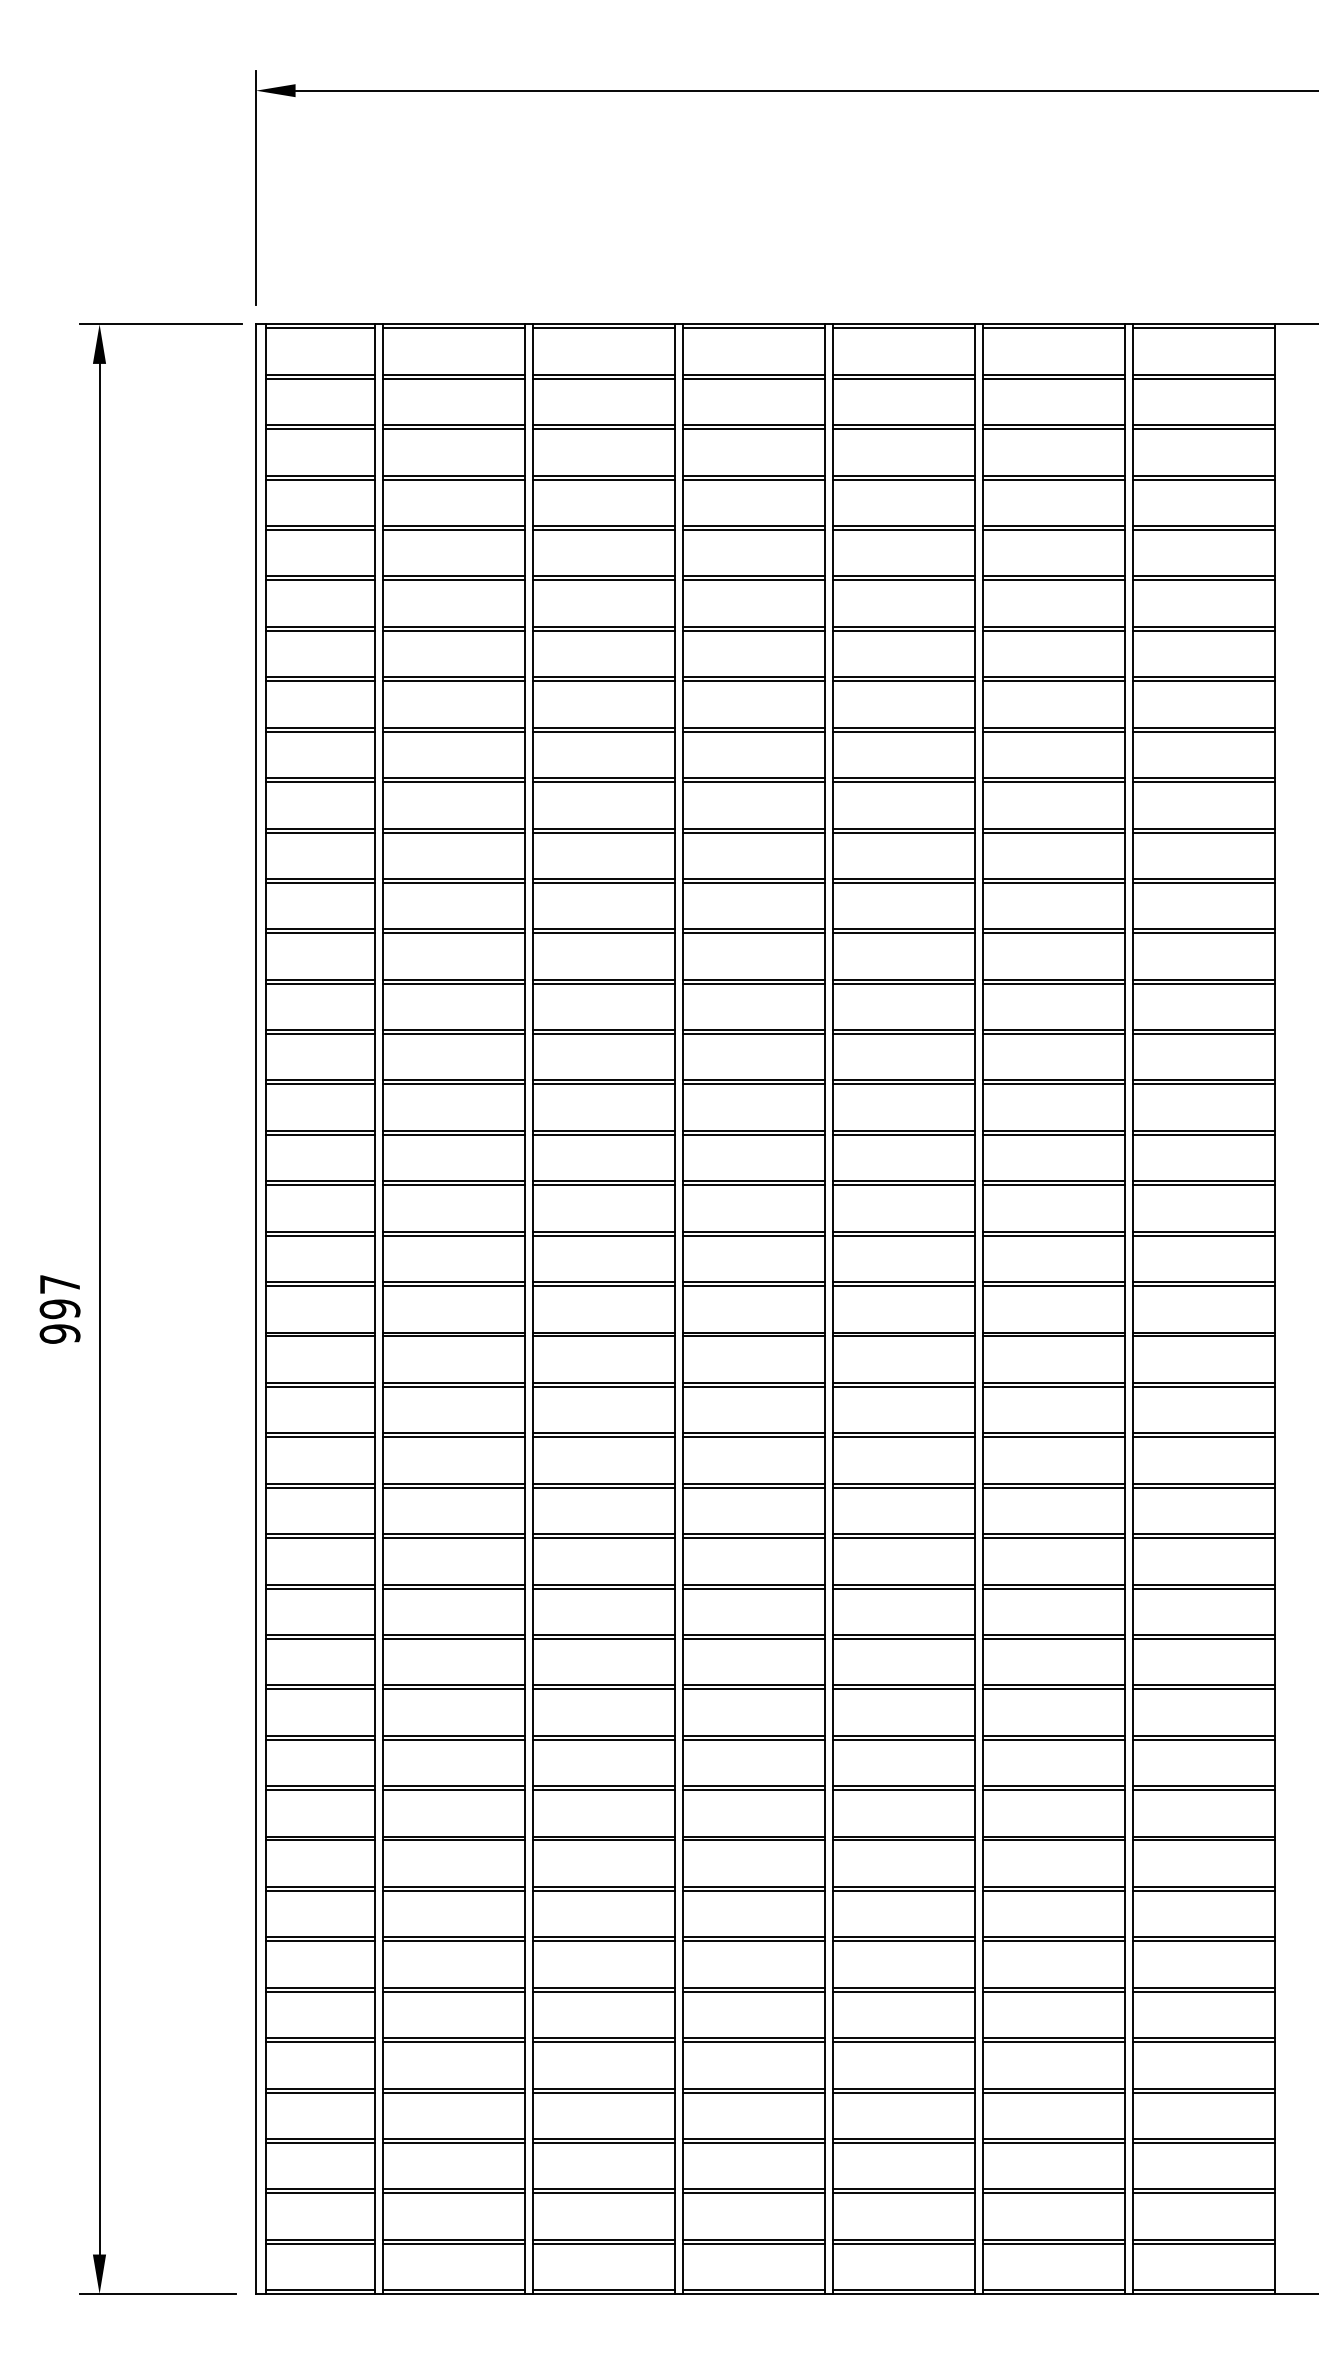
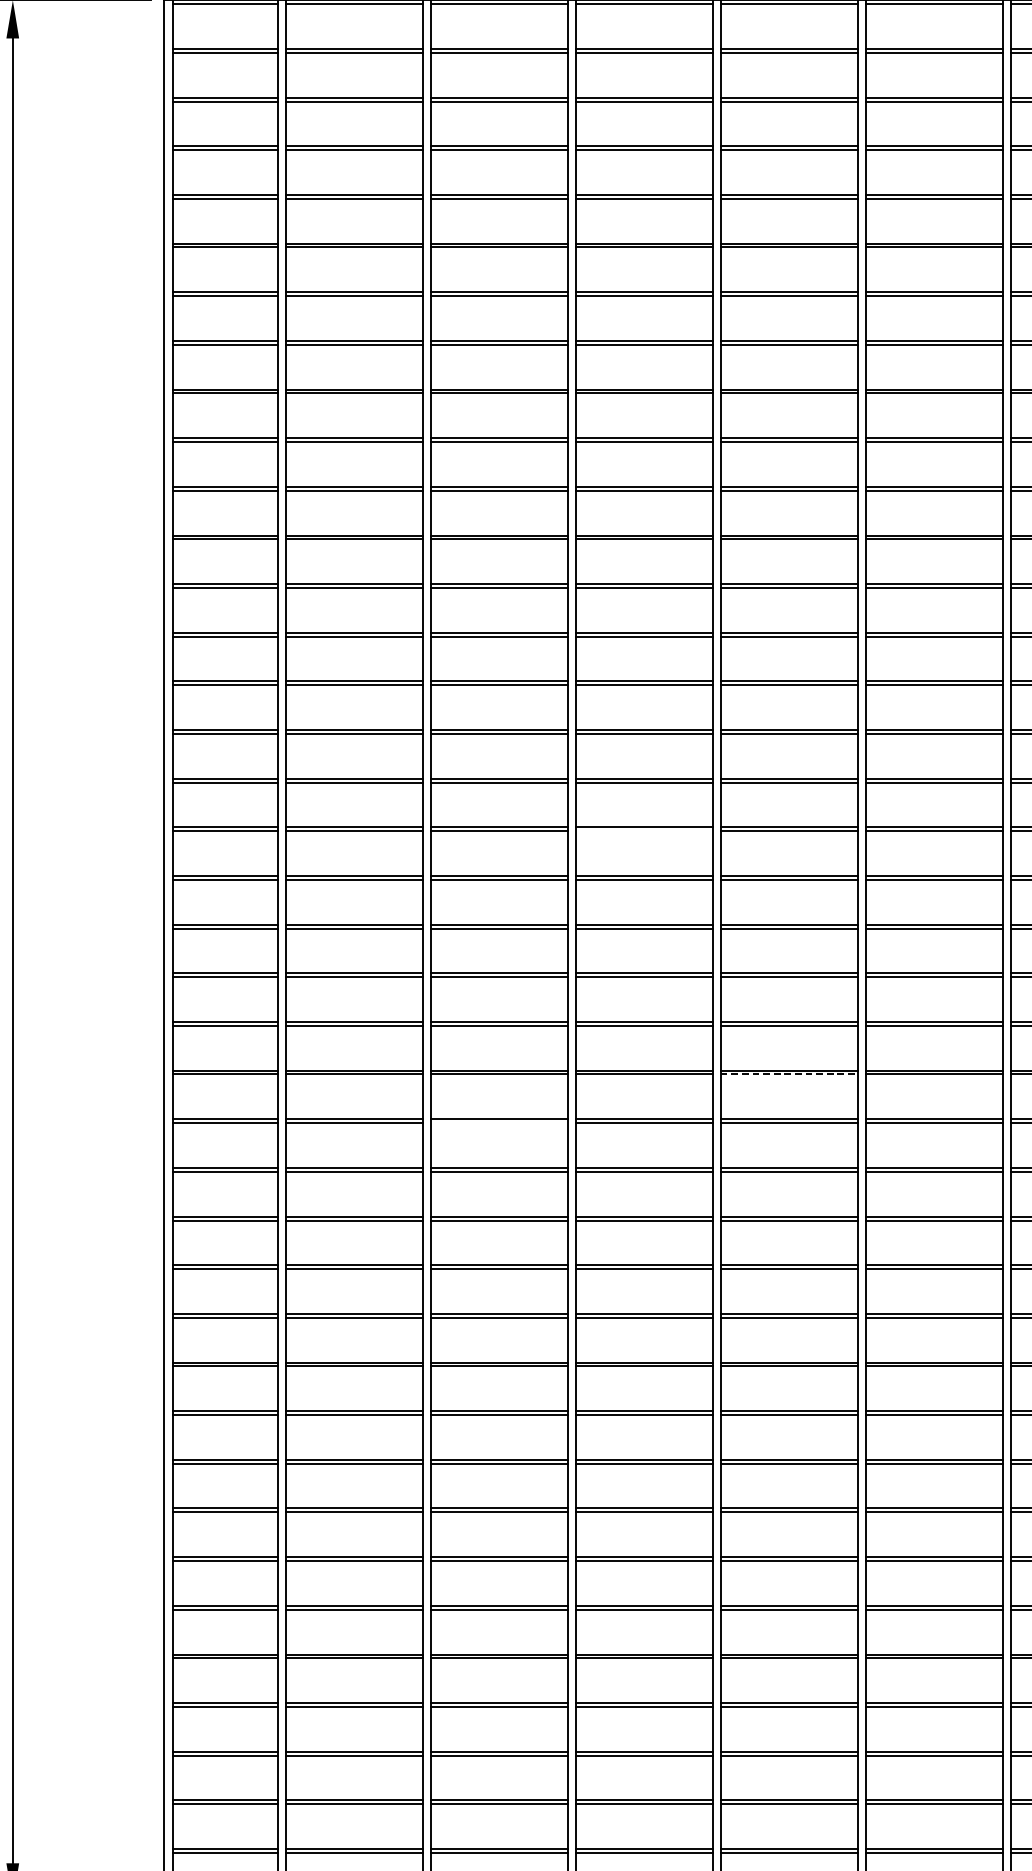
line: (753, 1185) -> (644, 831), removed
line: (904, 1437) -> (789, 1074), solid -> dashed
line: (603, 1487) -> (499, 1122), removed

